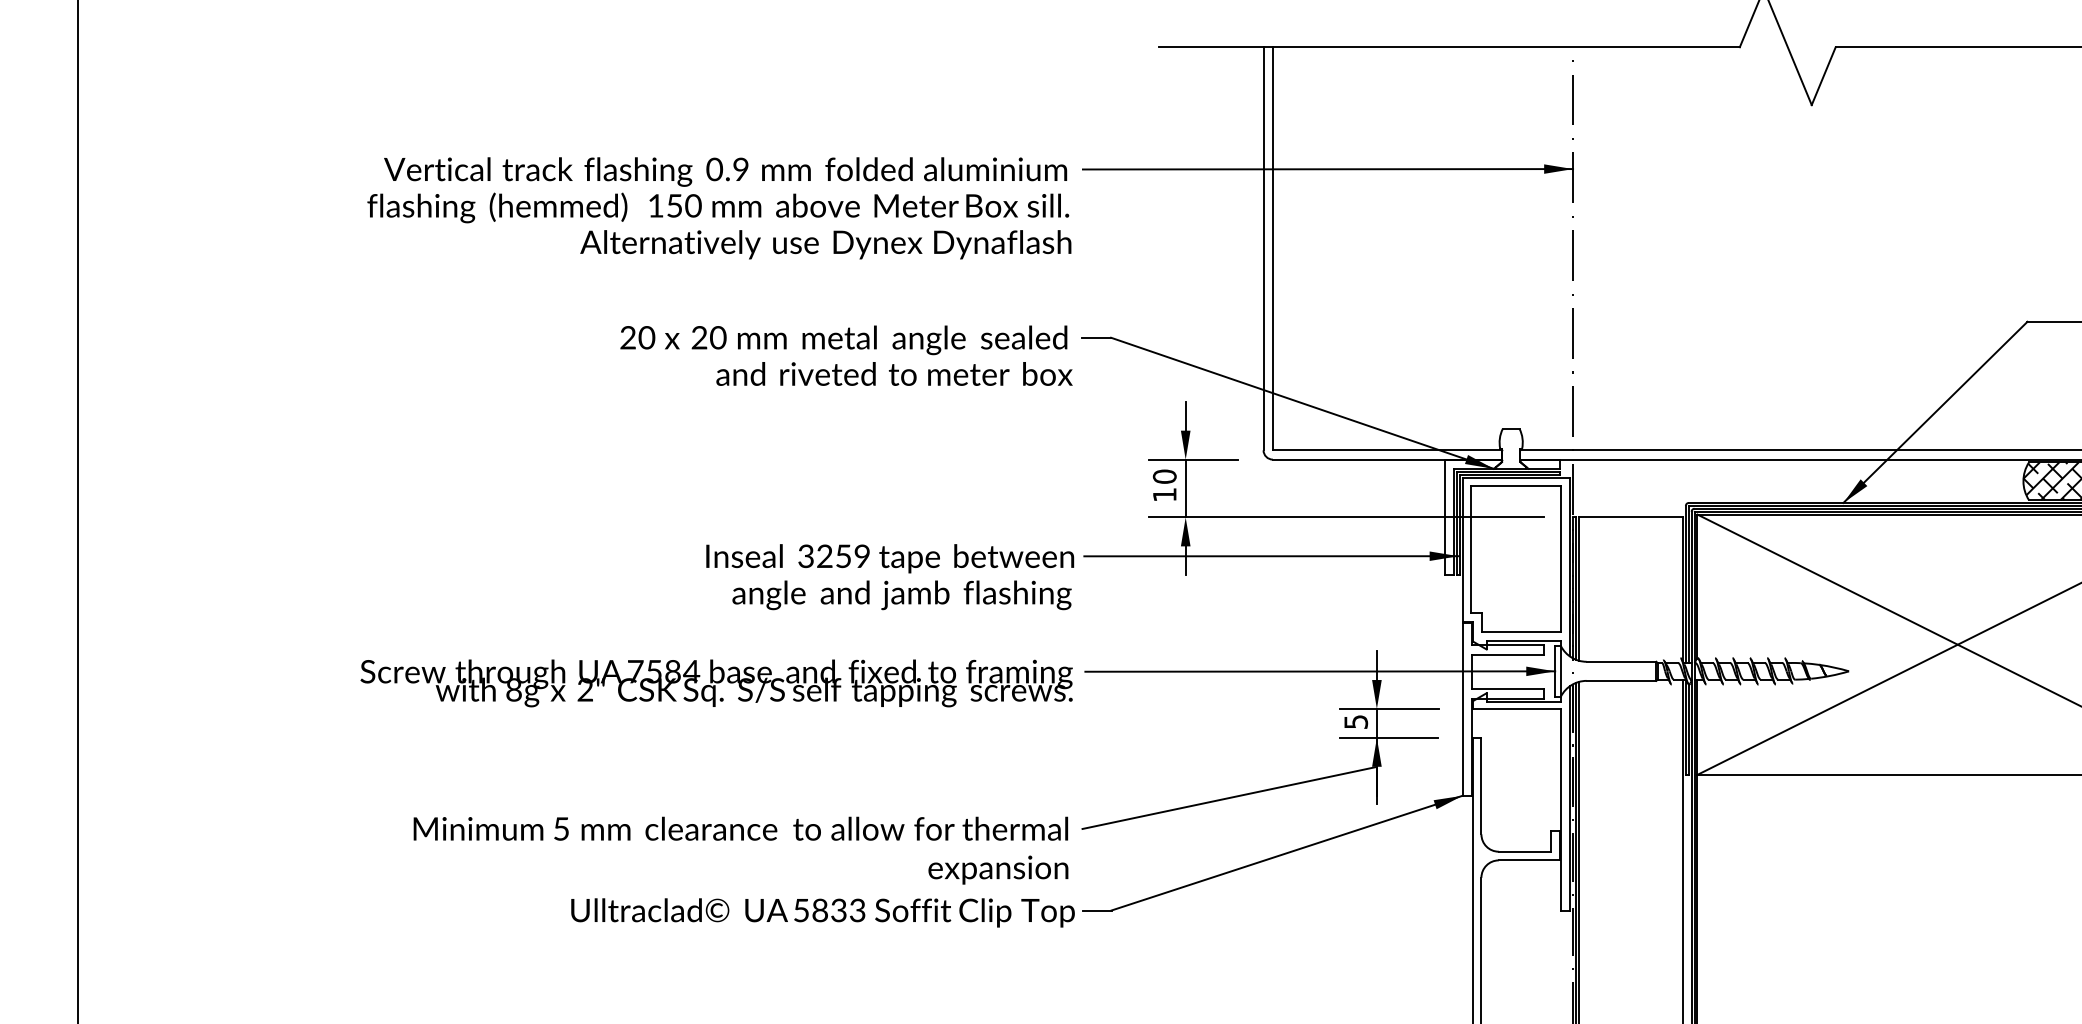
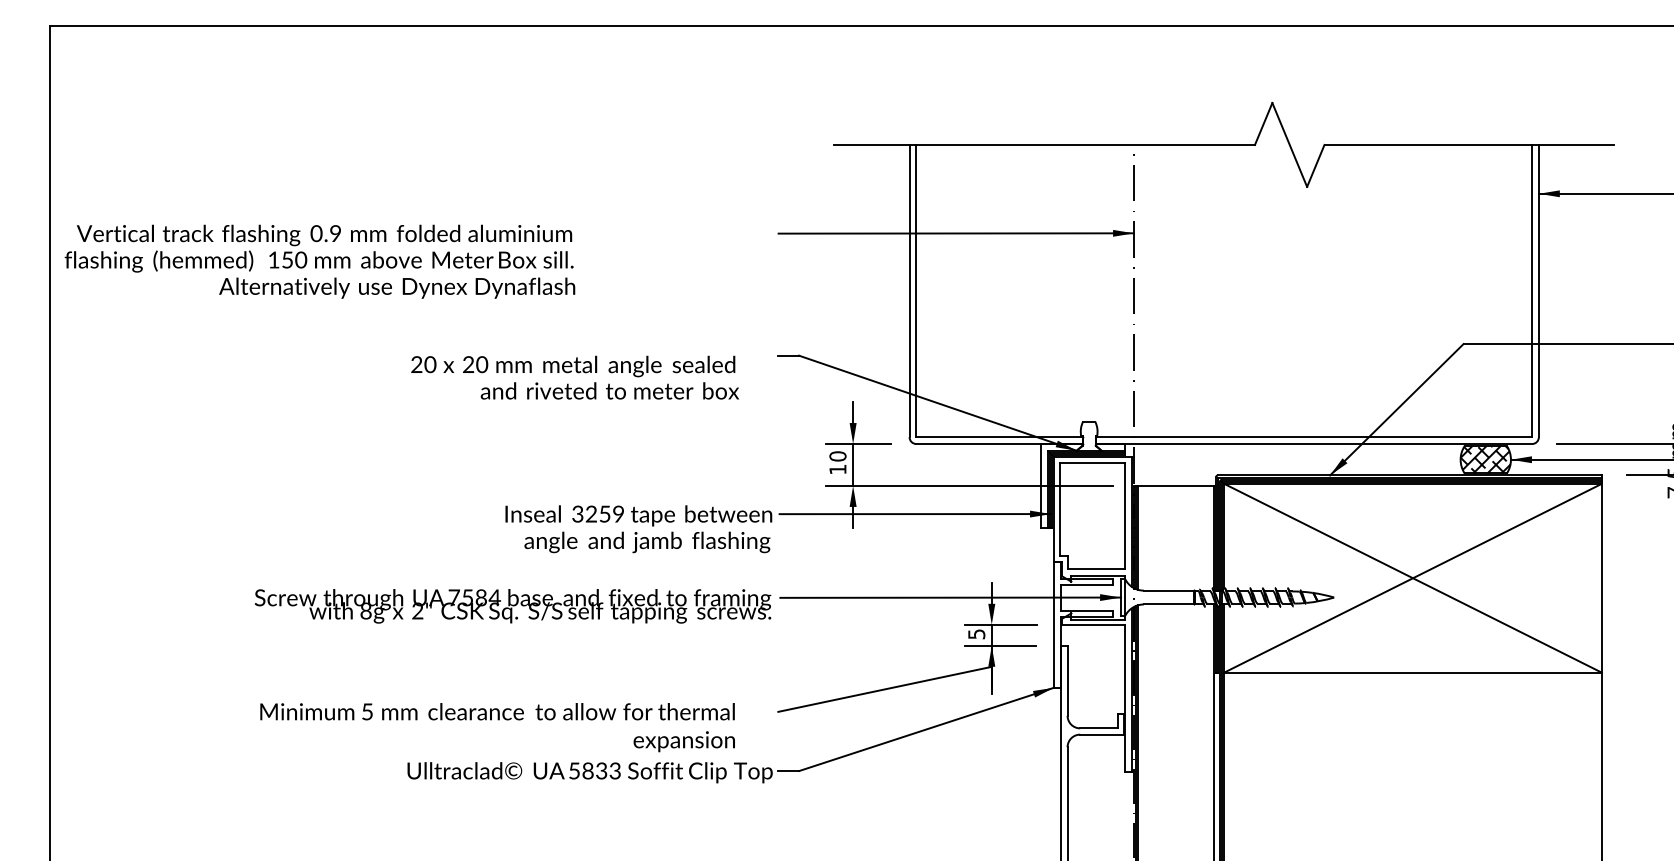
text: (718, 207) -> (319, 261), moved
text: (845, 355) -> (574, 377), moved
text: (740, 850) -> (497, 727), moved

